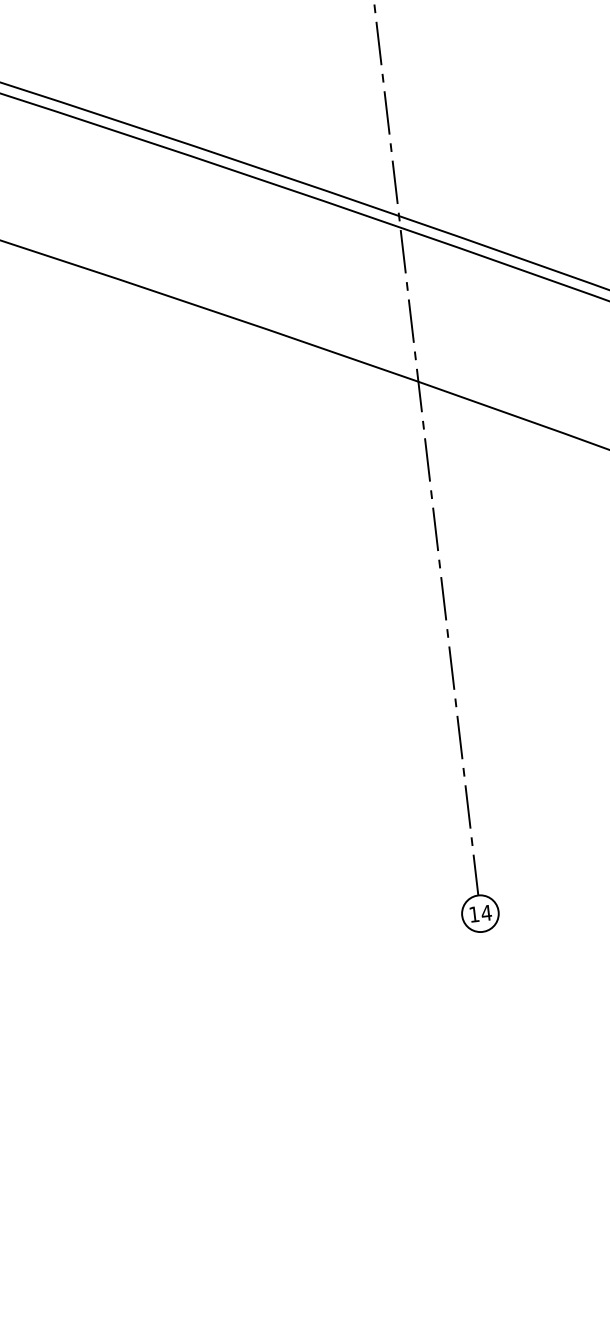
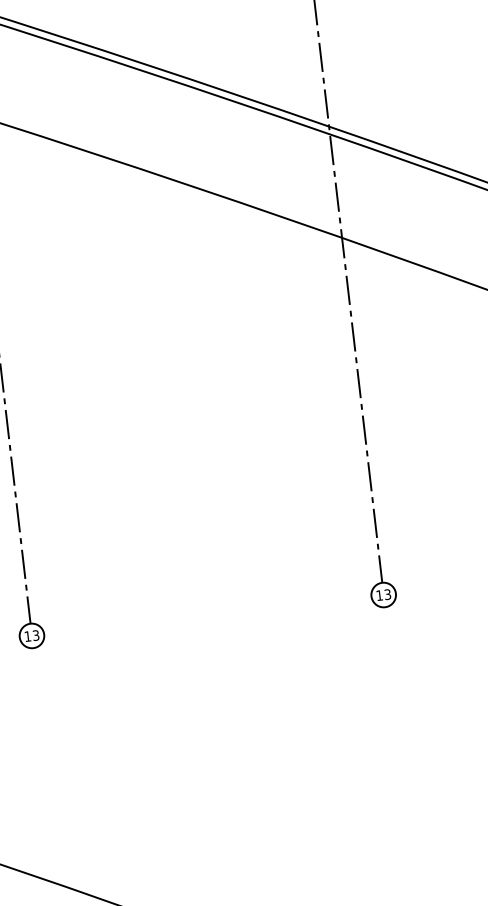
text: (486, 912) -> (387, 594), 14 -> 13

